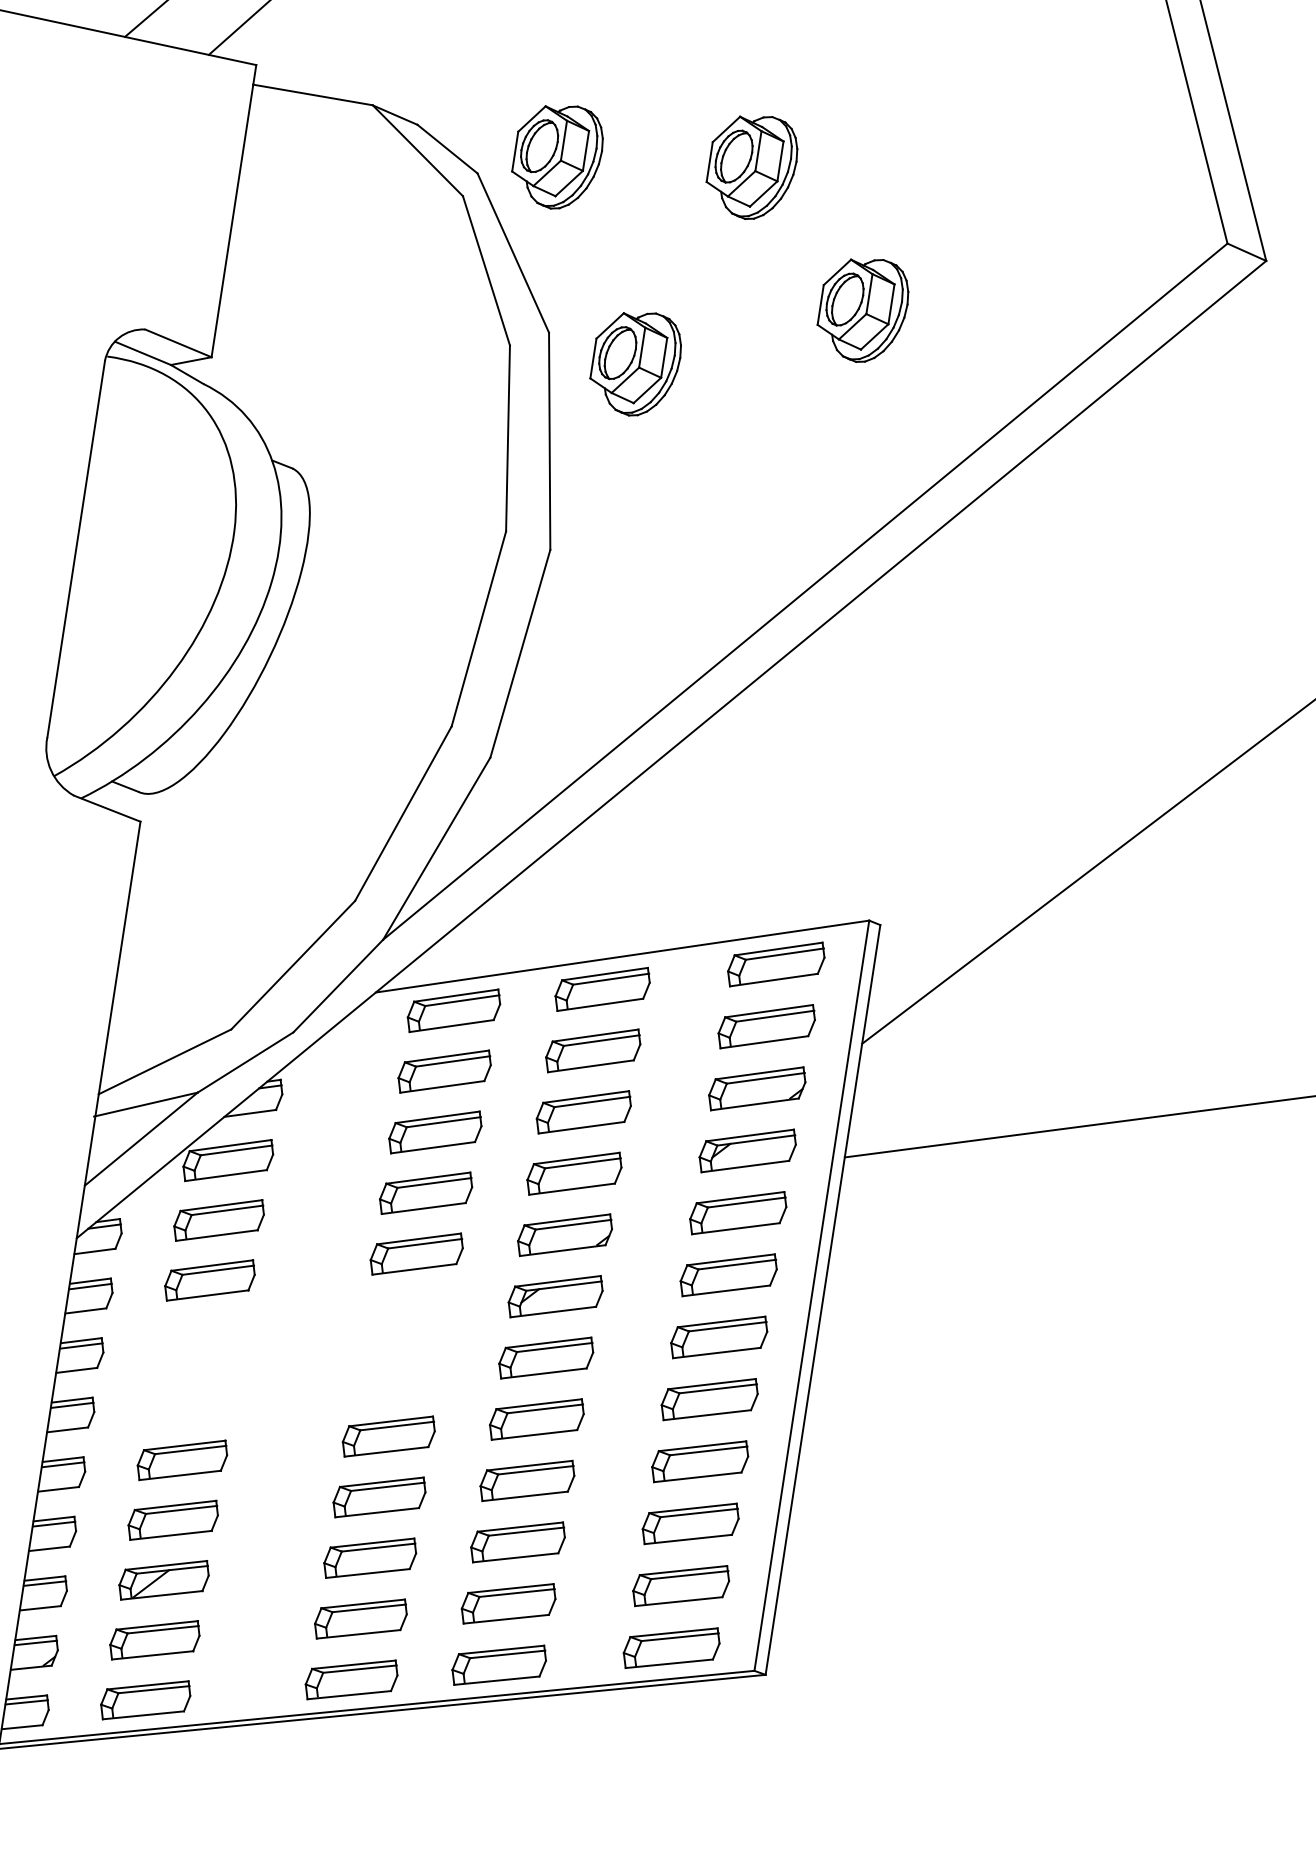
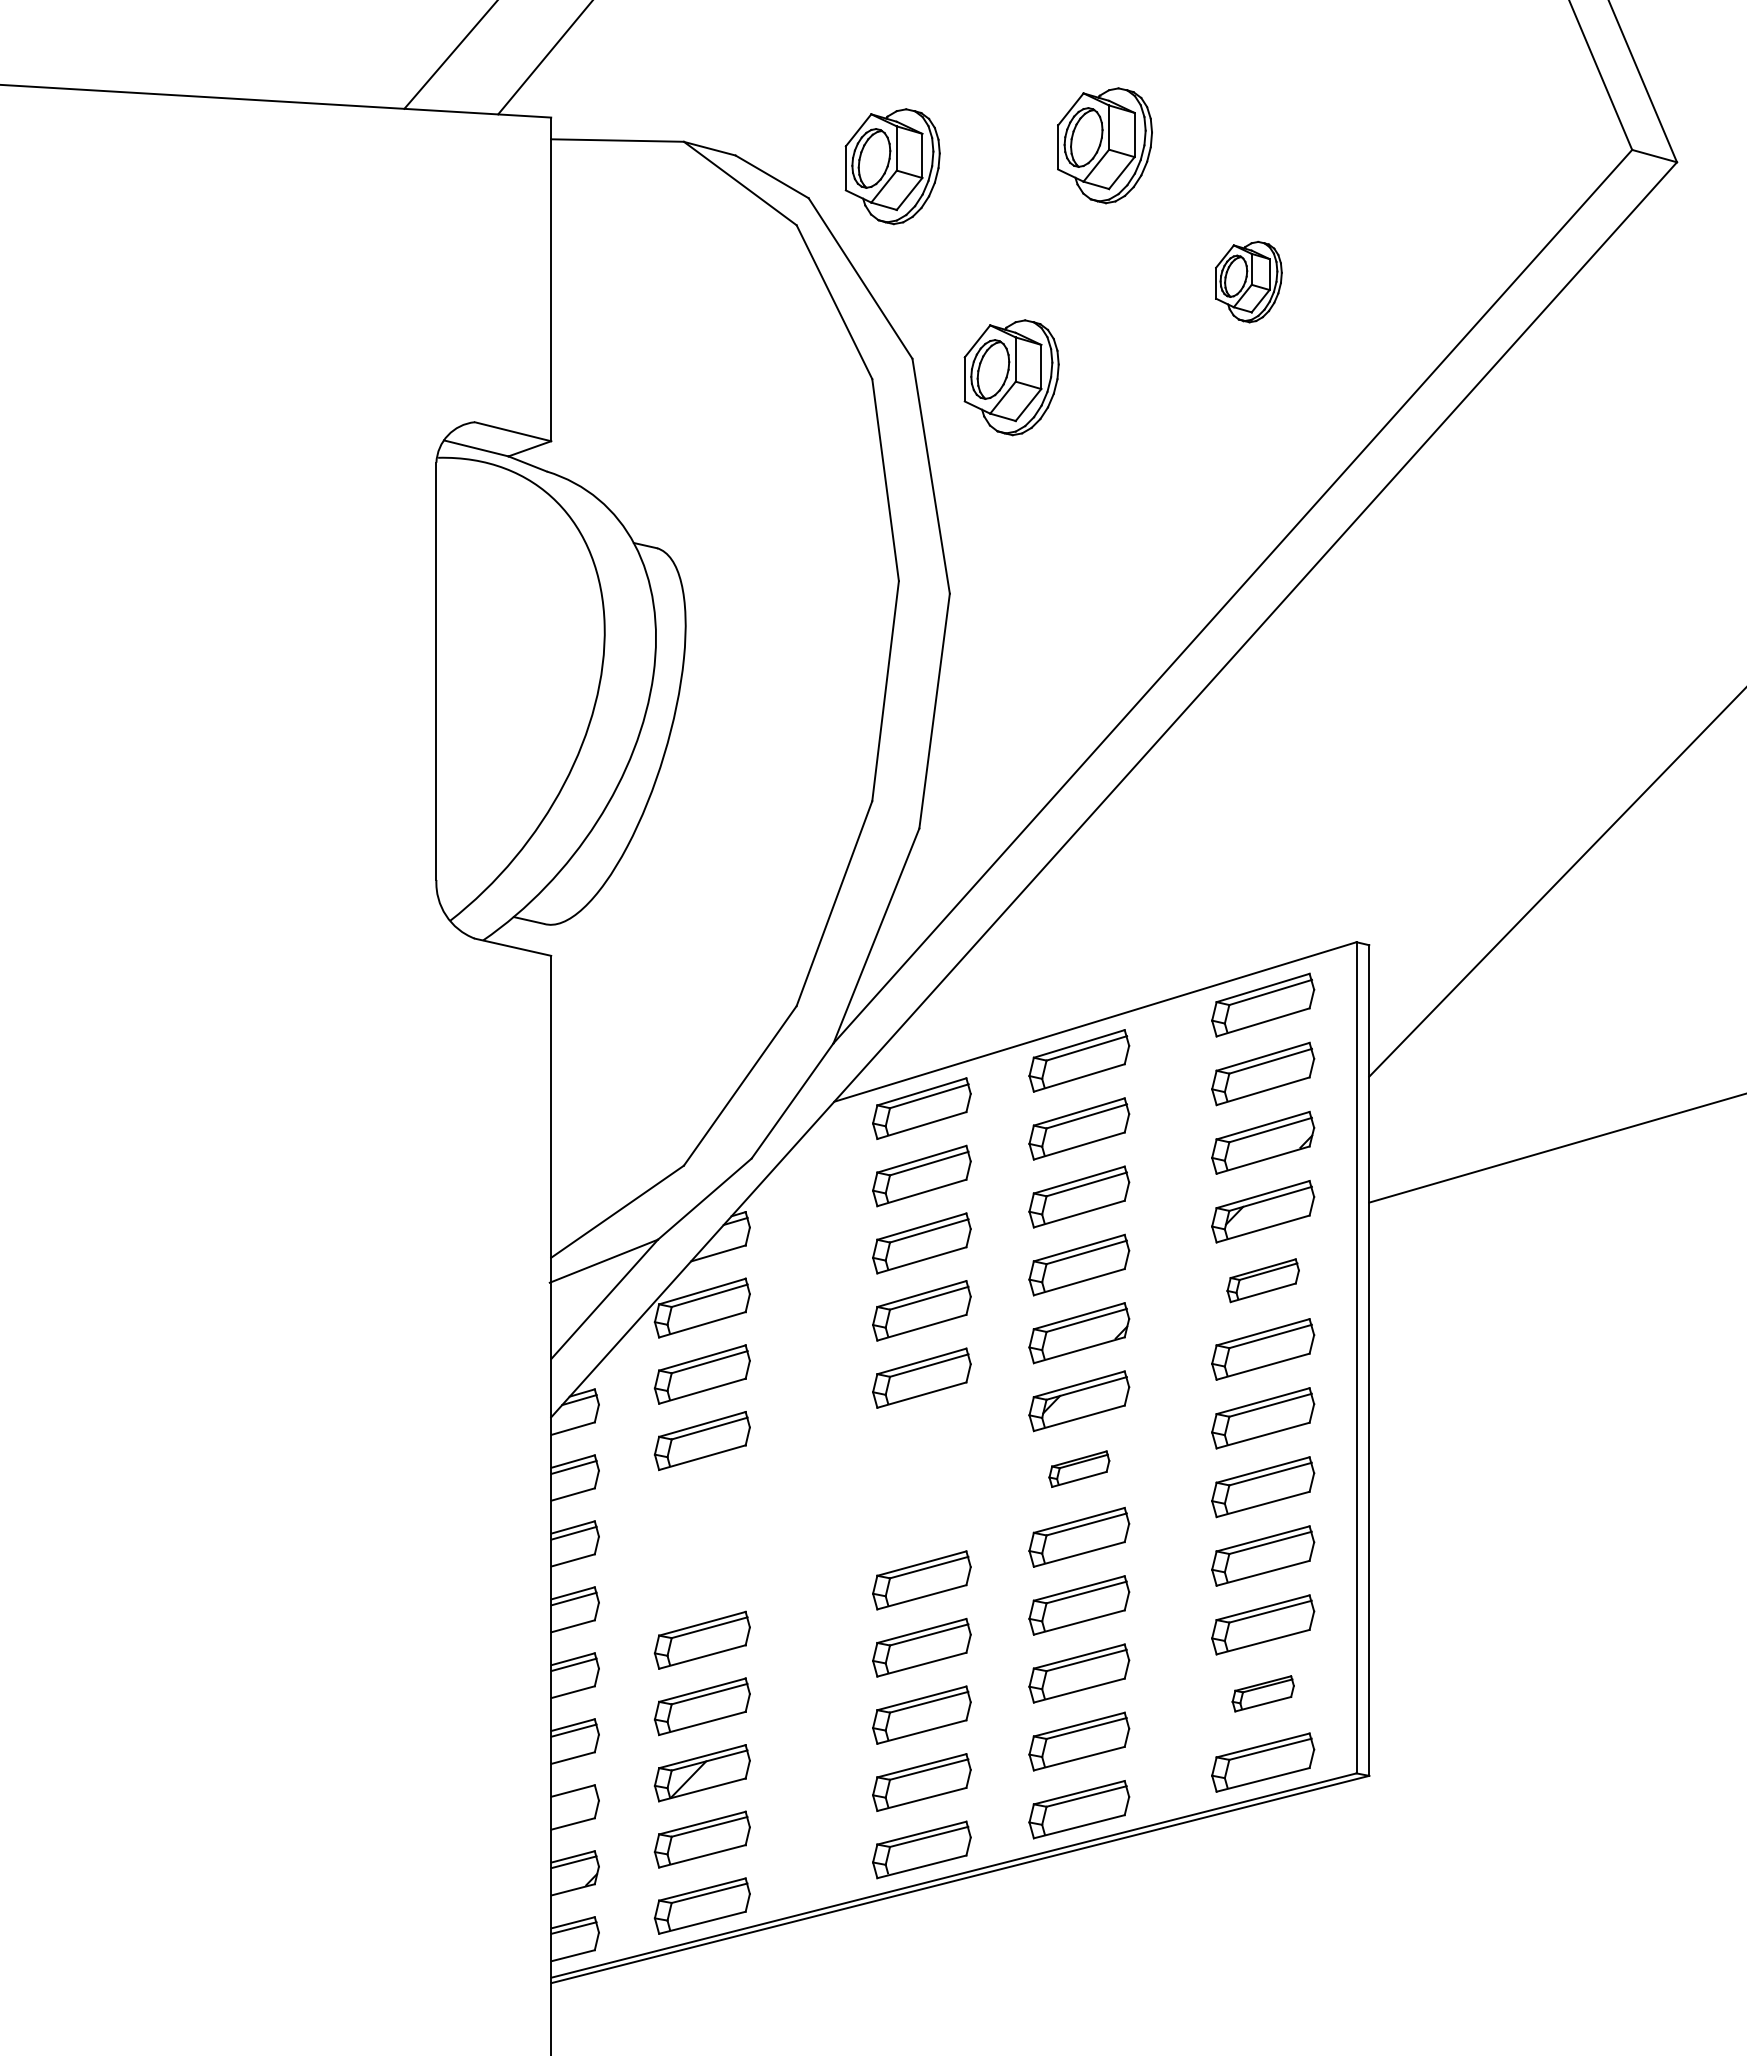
part: (863, 309) -> (1248, 281), size x0.7
part: (738, 1213) -> (1263, 1280), size x0.7
part: (546, 1357) -> (1079, 1468), size x0.6
line: (44, 1583) -> (573, 1796), removed
part: (681, 1585) -> (1263, 1693), size x0.6

